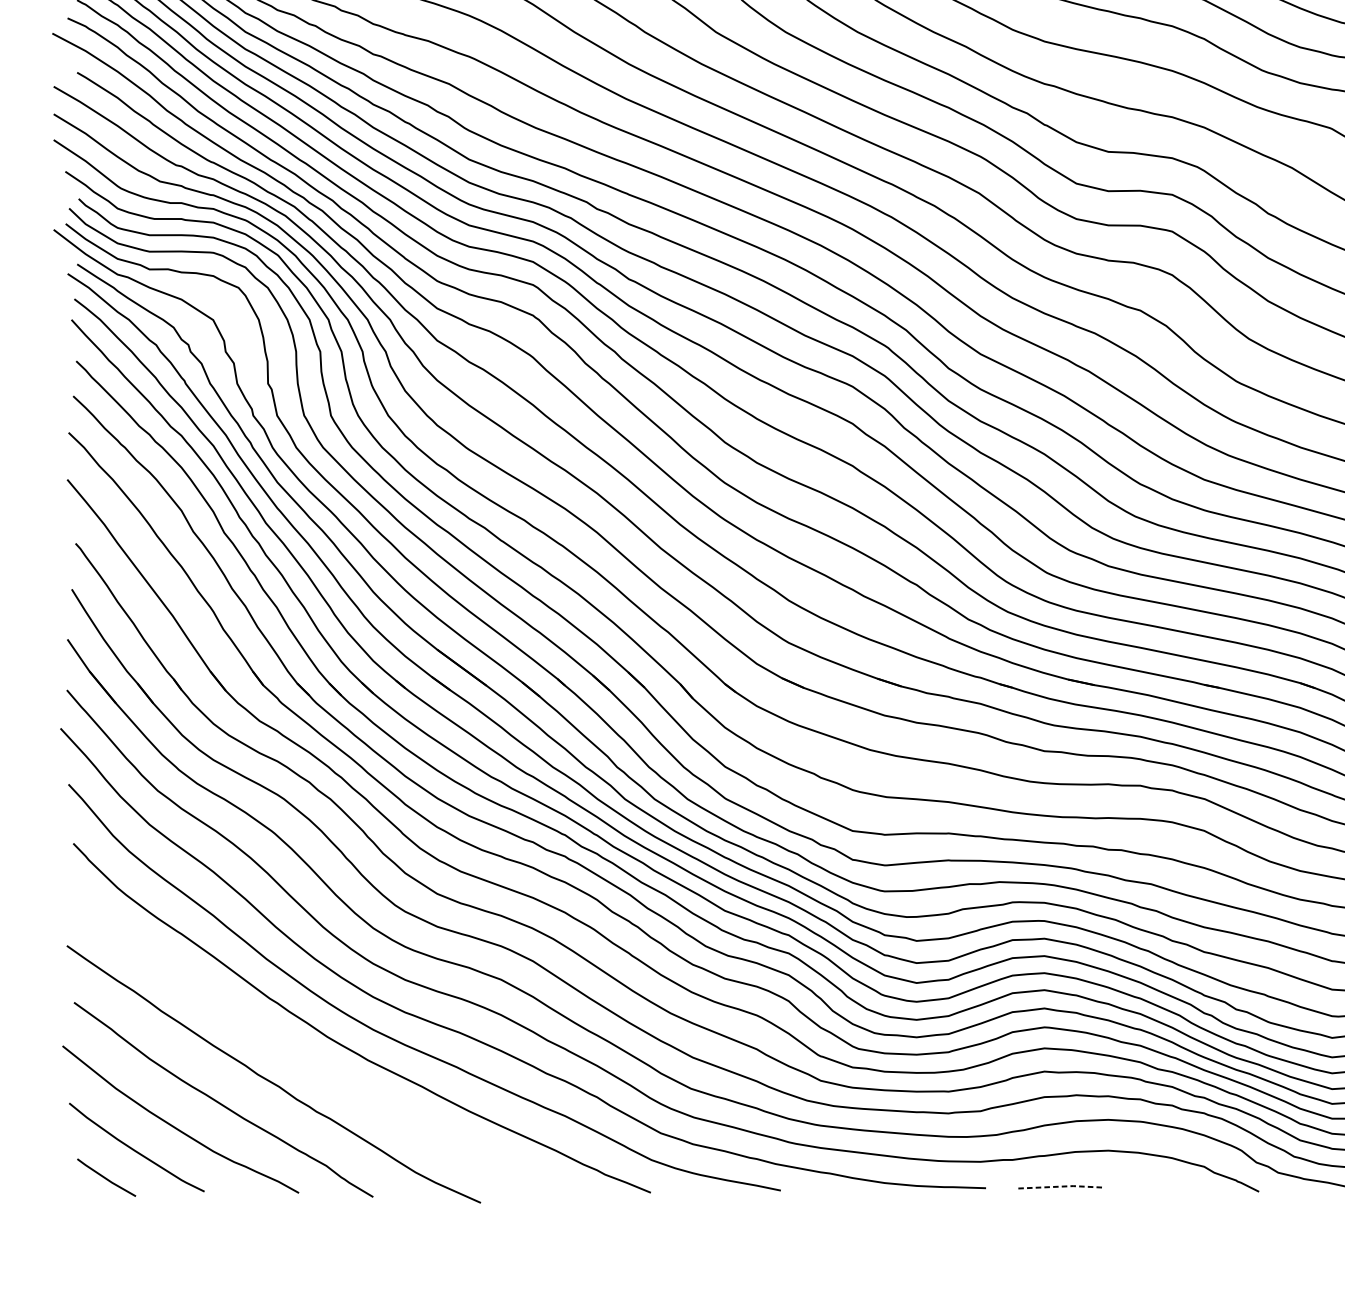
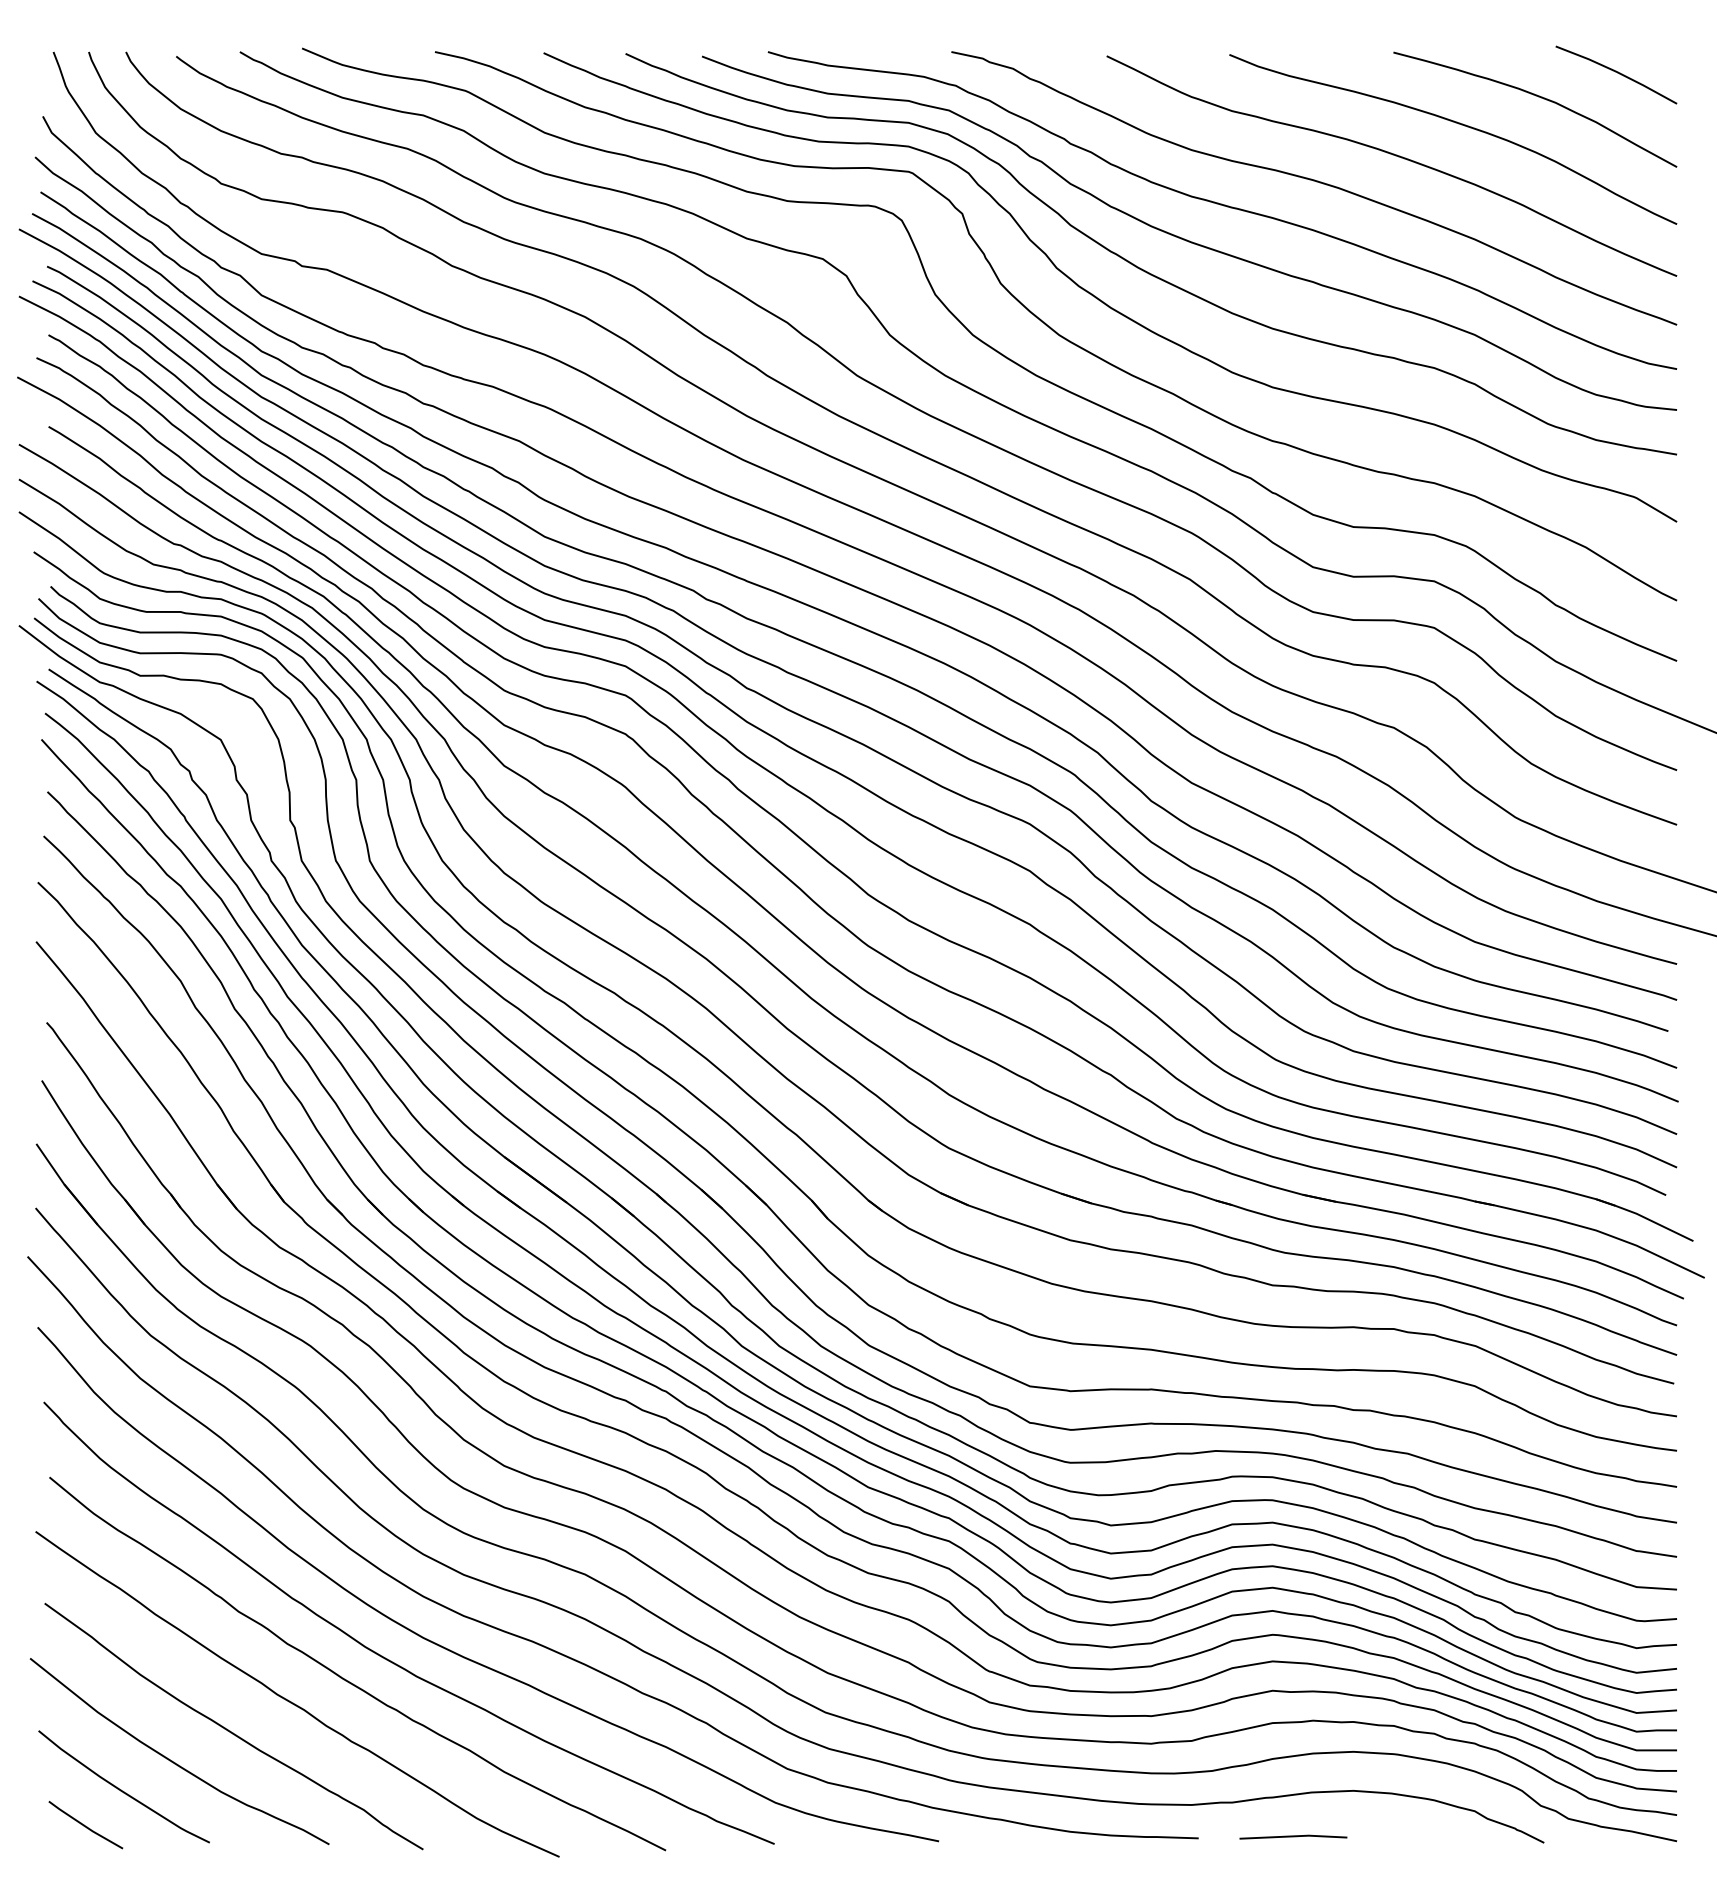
curve: (314, 1063) -> (348, 1680), added
line: (1060, 1186) -> (1293, 1836), dashed -> solid

